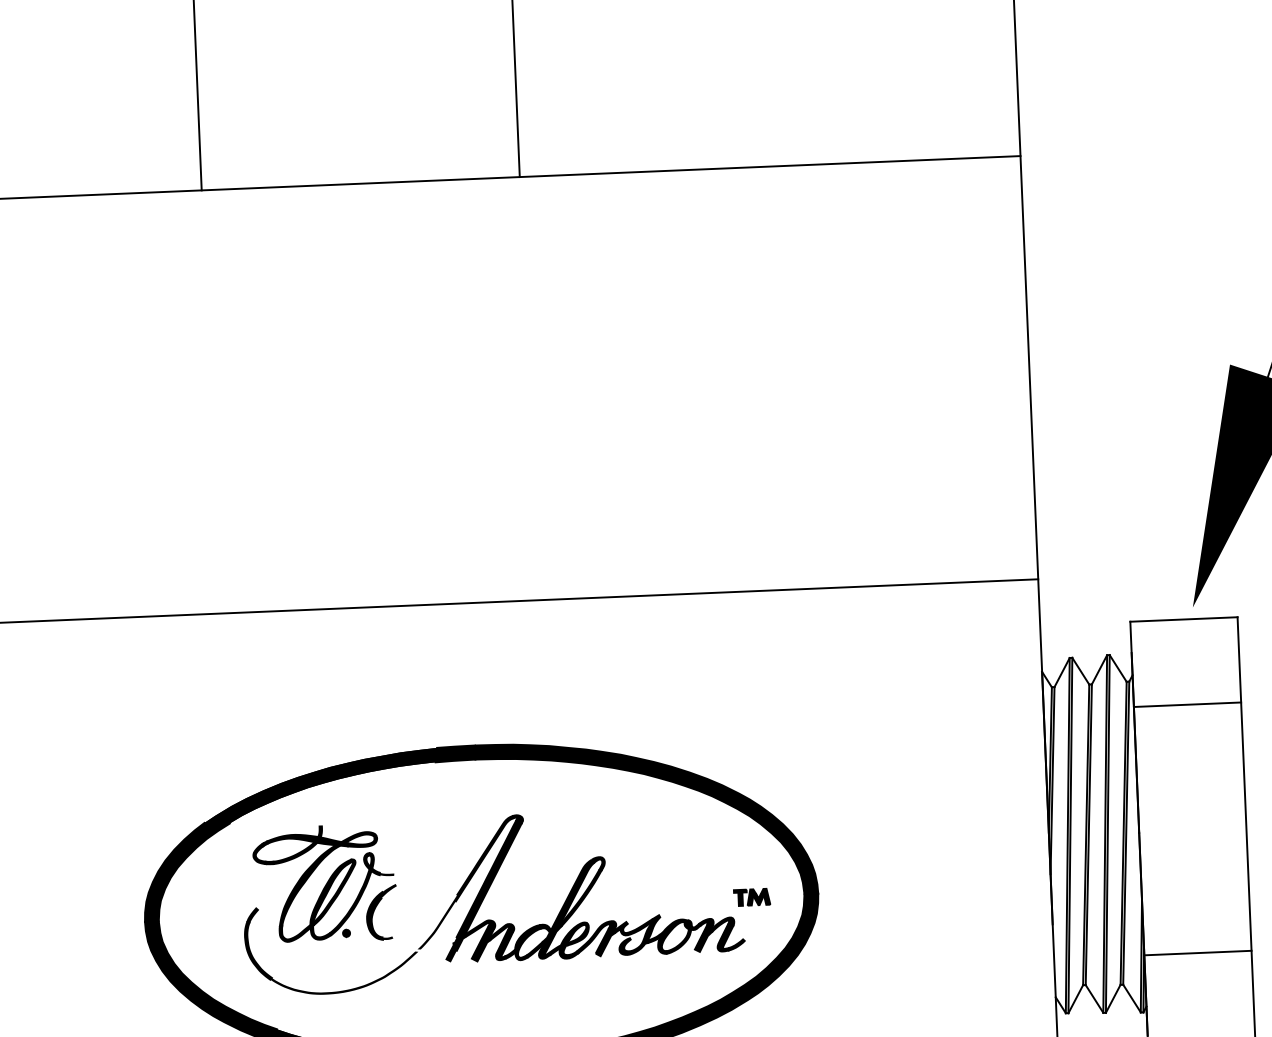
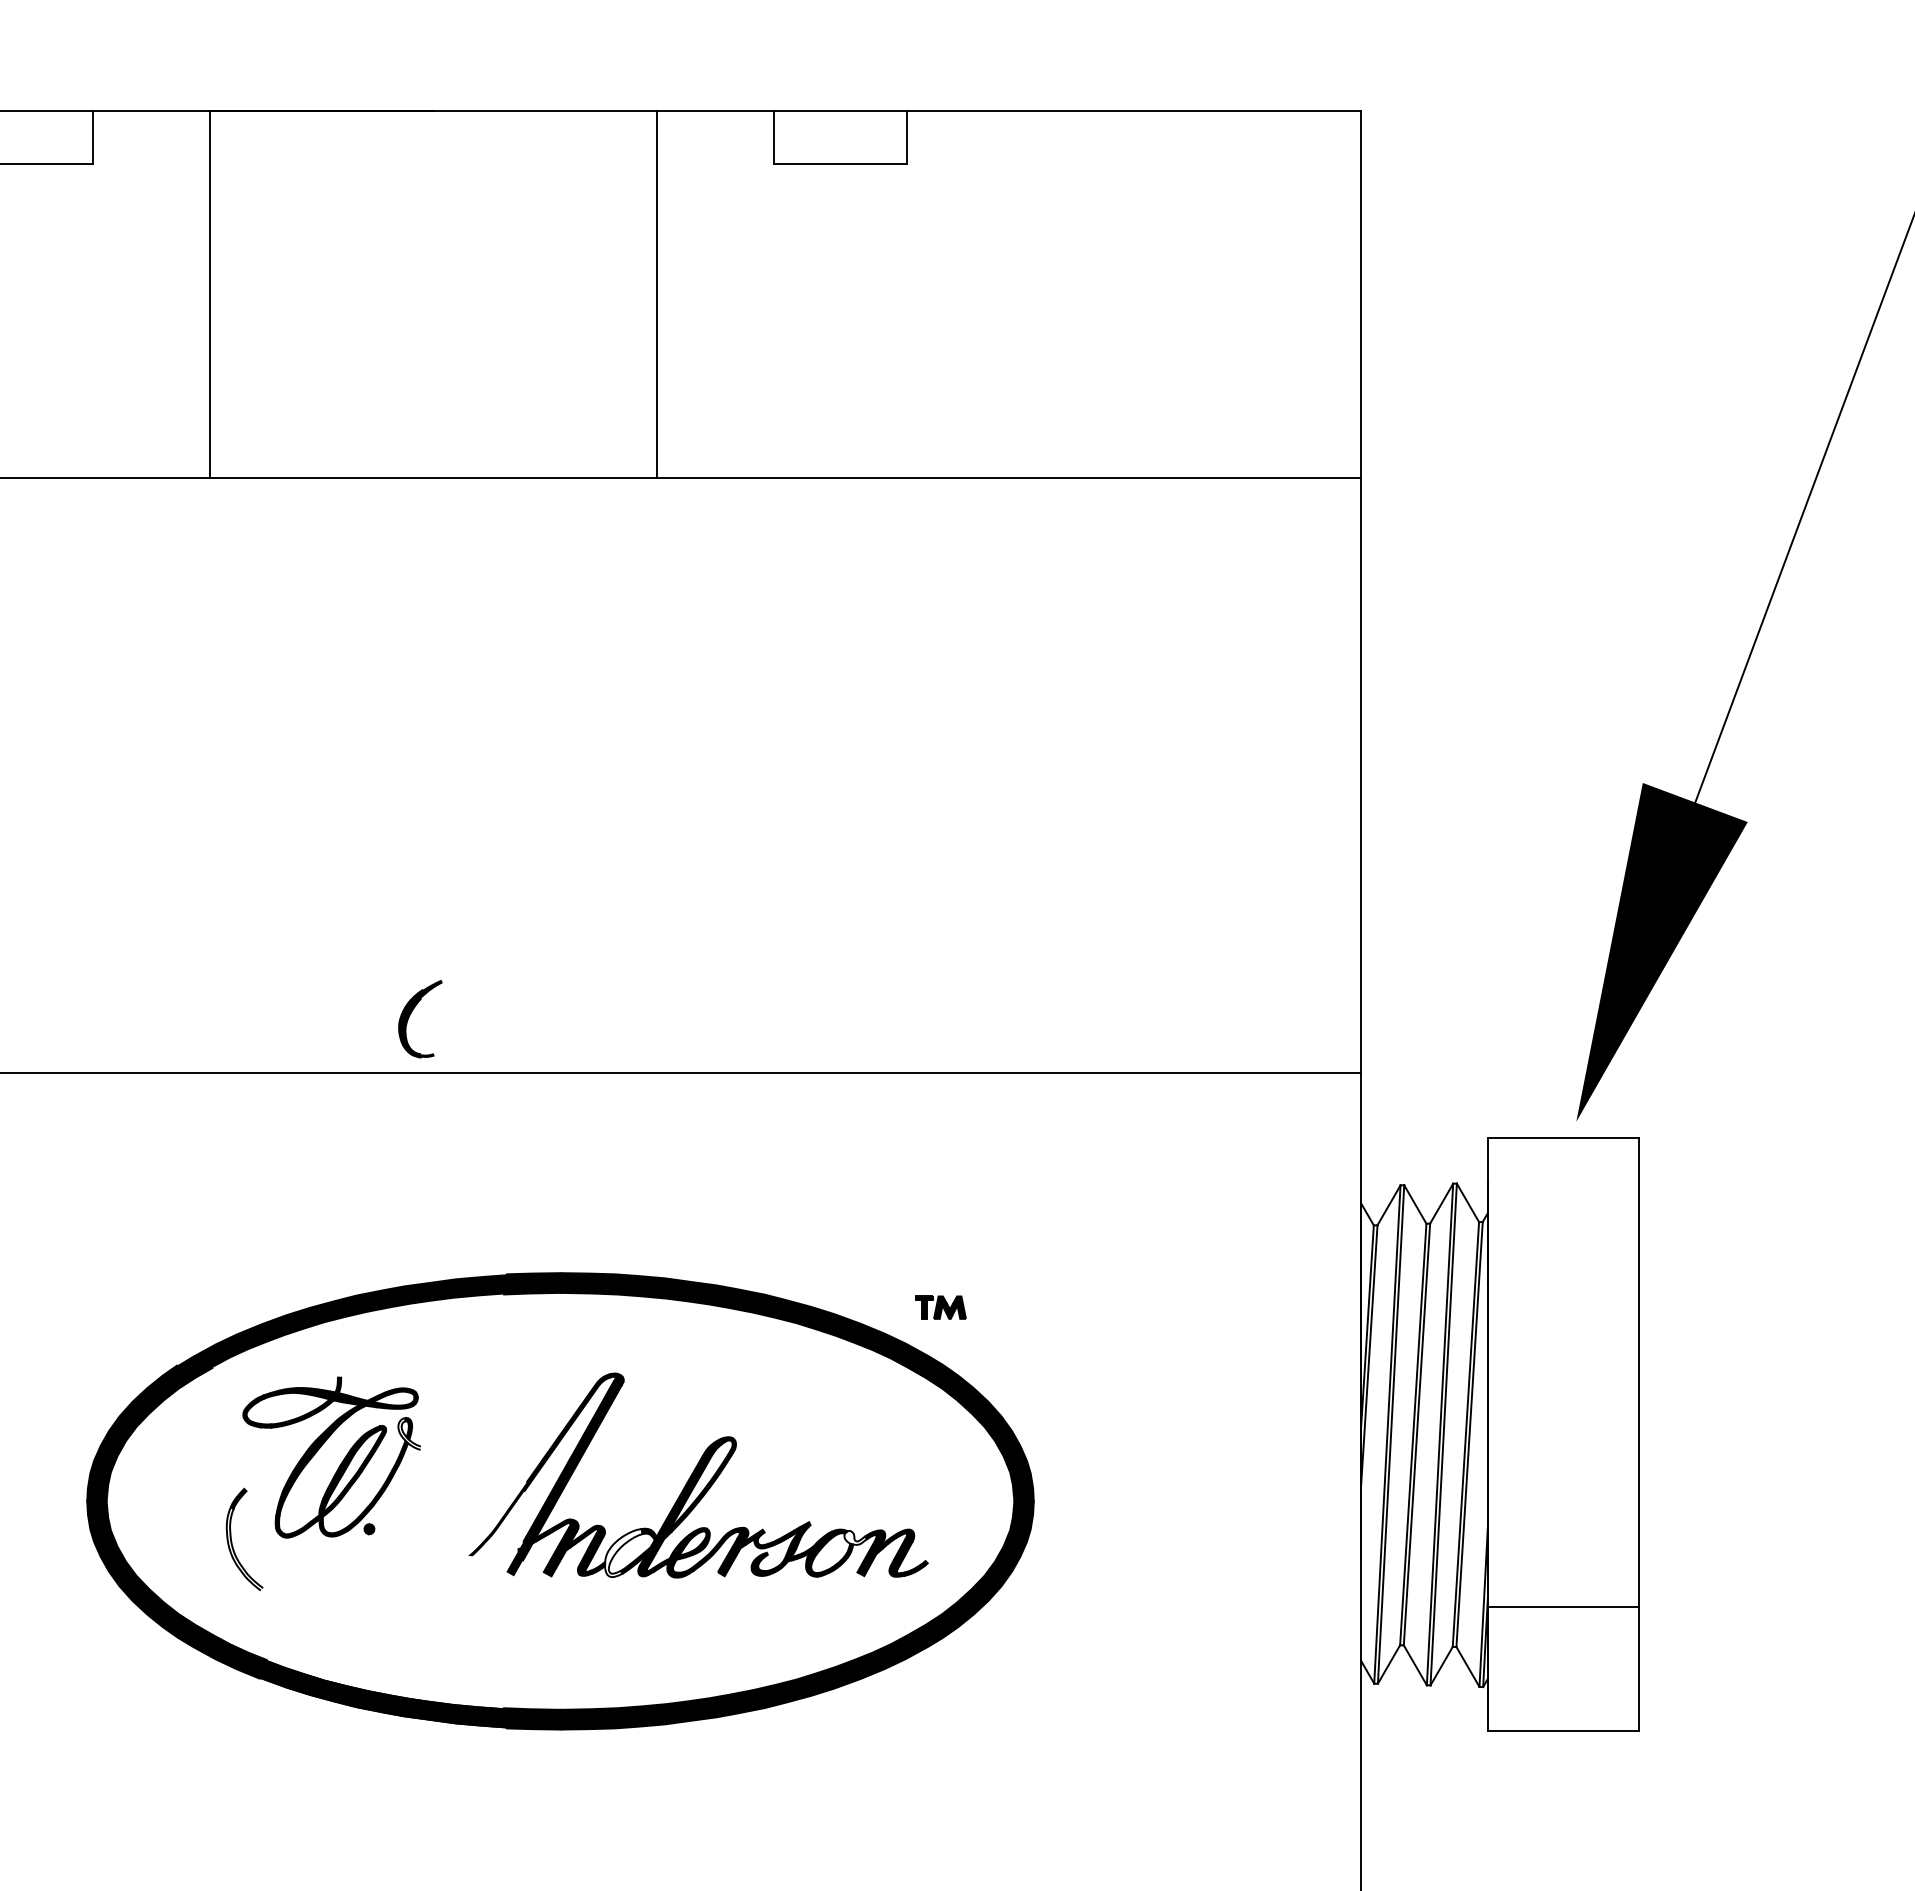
line: (1187, 704) -> (1562, 1257), removed
fill: (309, 833) -> (323, 1387), removed
fill: (379, 864) -> (419, 1434), removed
part: (751, 897) -> (940, 1307), moved
part: (374, 910) -> (410, 1015), moved
fill: (692, 924) -> (855, 1537), removed
fill: (527, 943) -> (623, 1553), removed
fill: (331, 956) -> (347, 1560), removed

